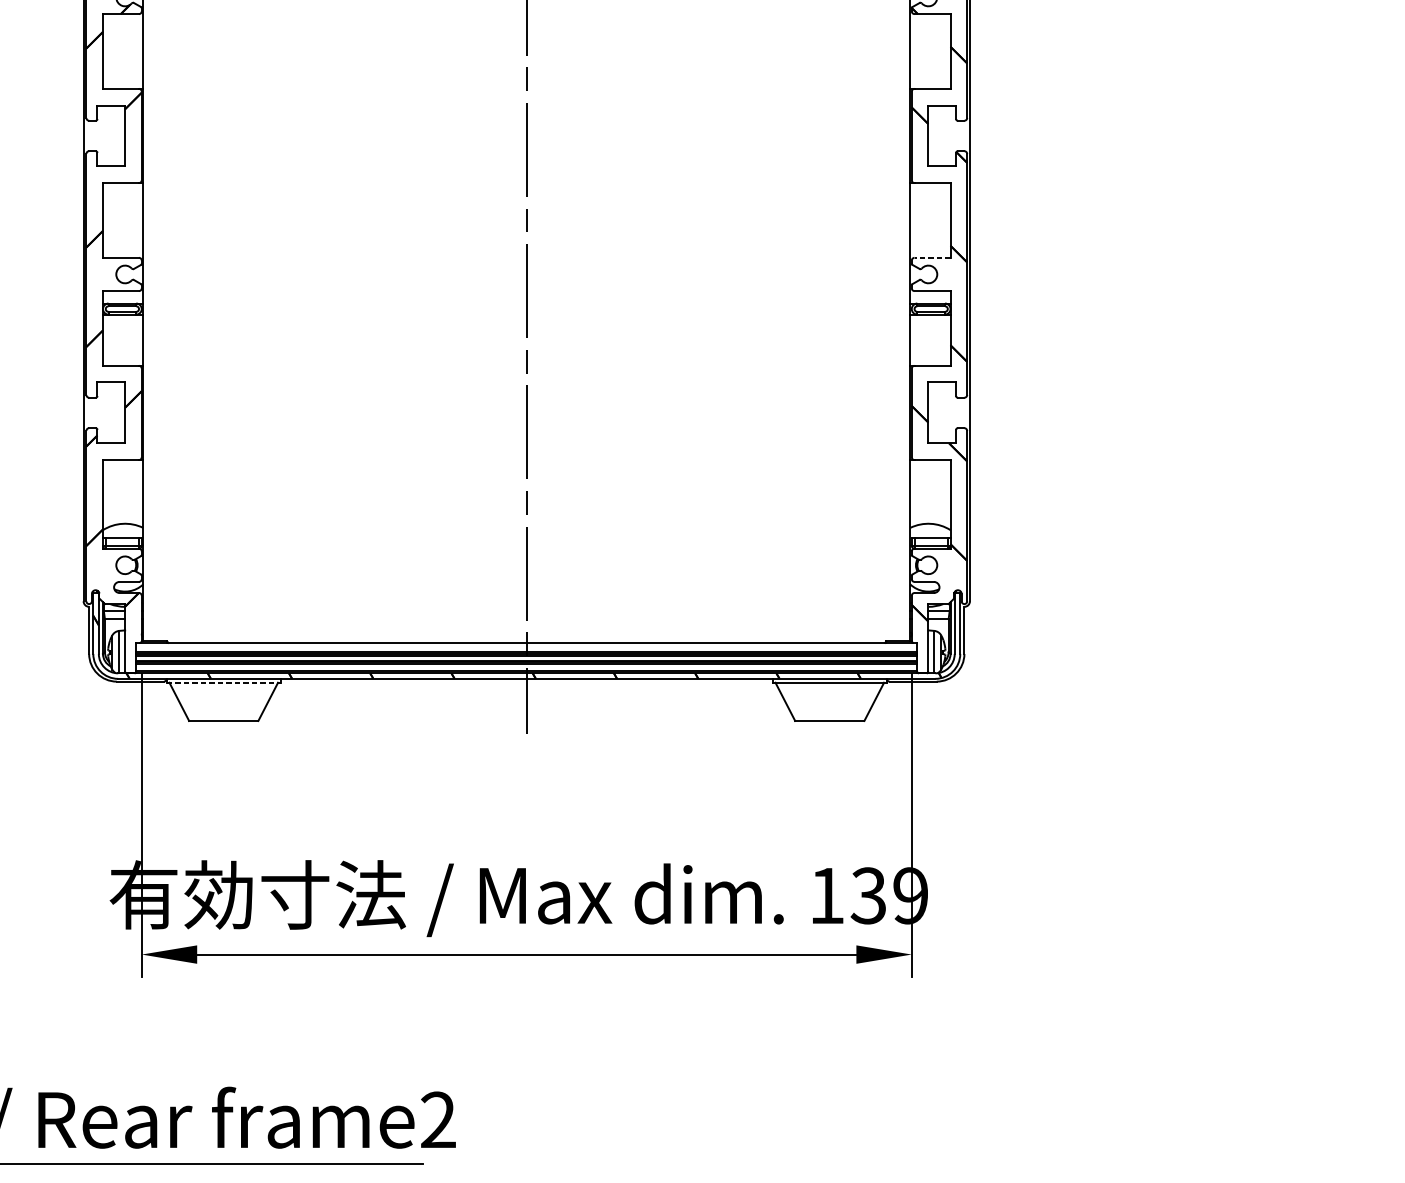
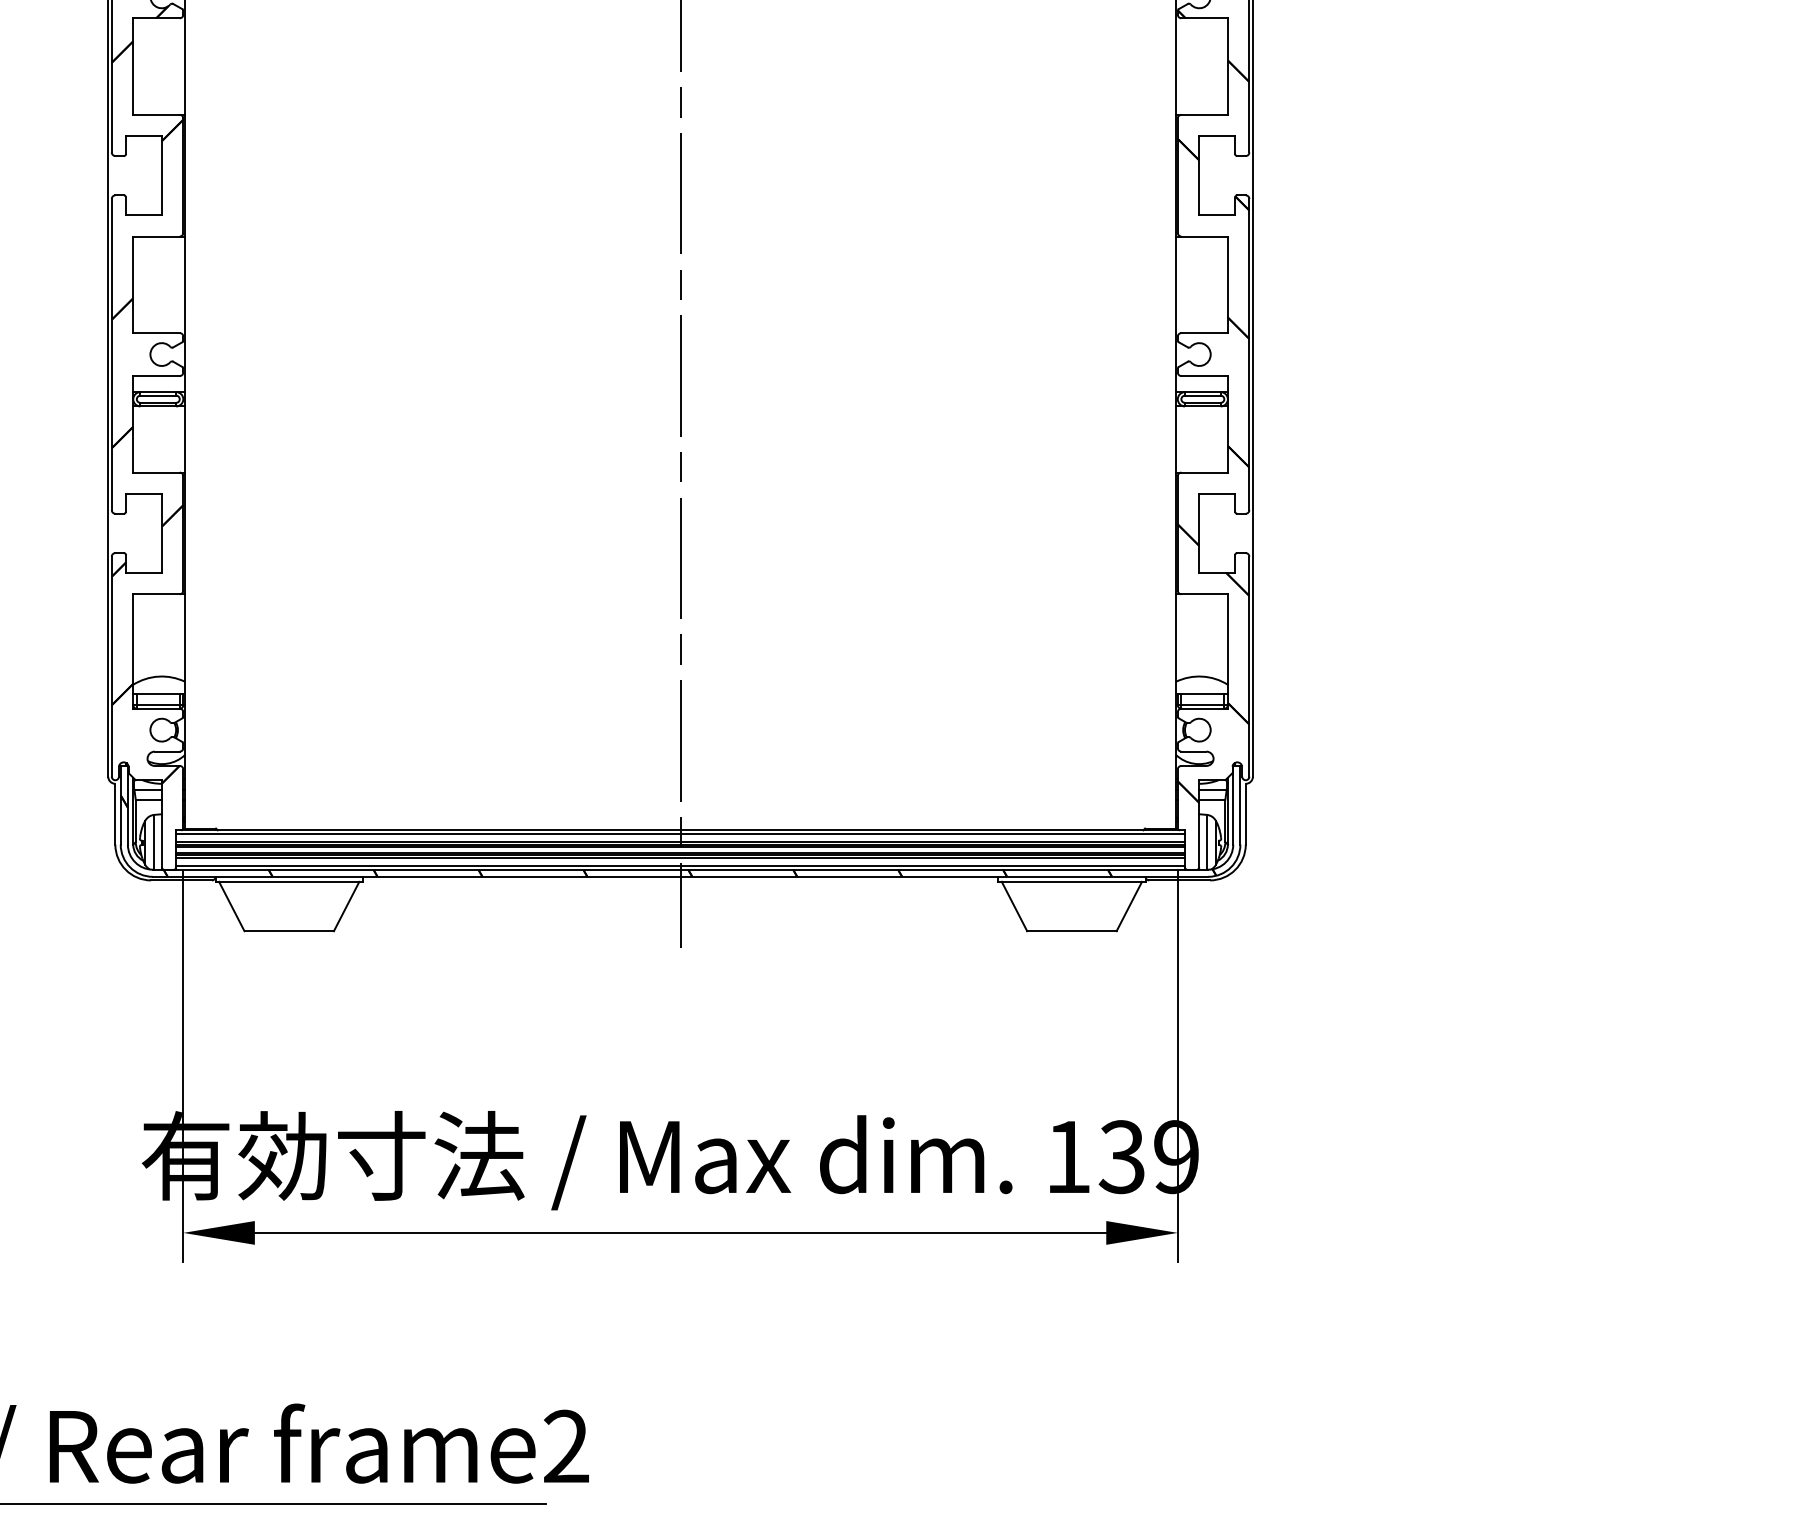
line: (932, 258) -> (1204, 333), dashed -> solid
line: (526, 645) -> (680, 833), added
line: (223, 682) -> (289, 881), dashed -> solid

